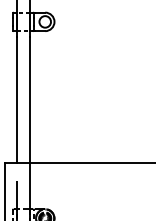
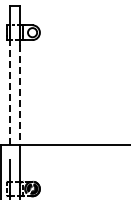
line: (17, 99) -> (10, 94), solid -> dashed
line: (30, 99) -> (20, 94), solid -> dashed

